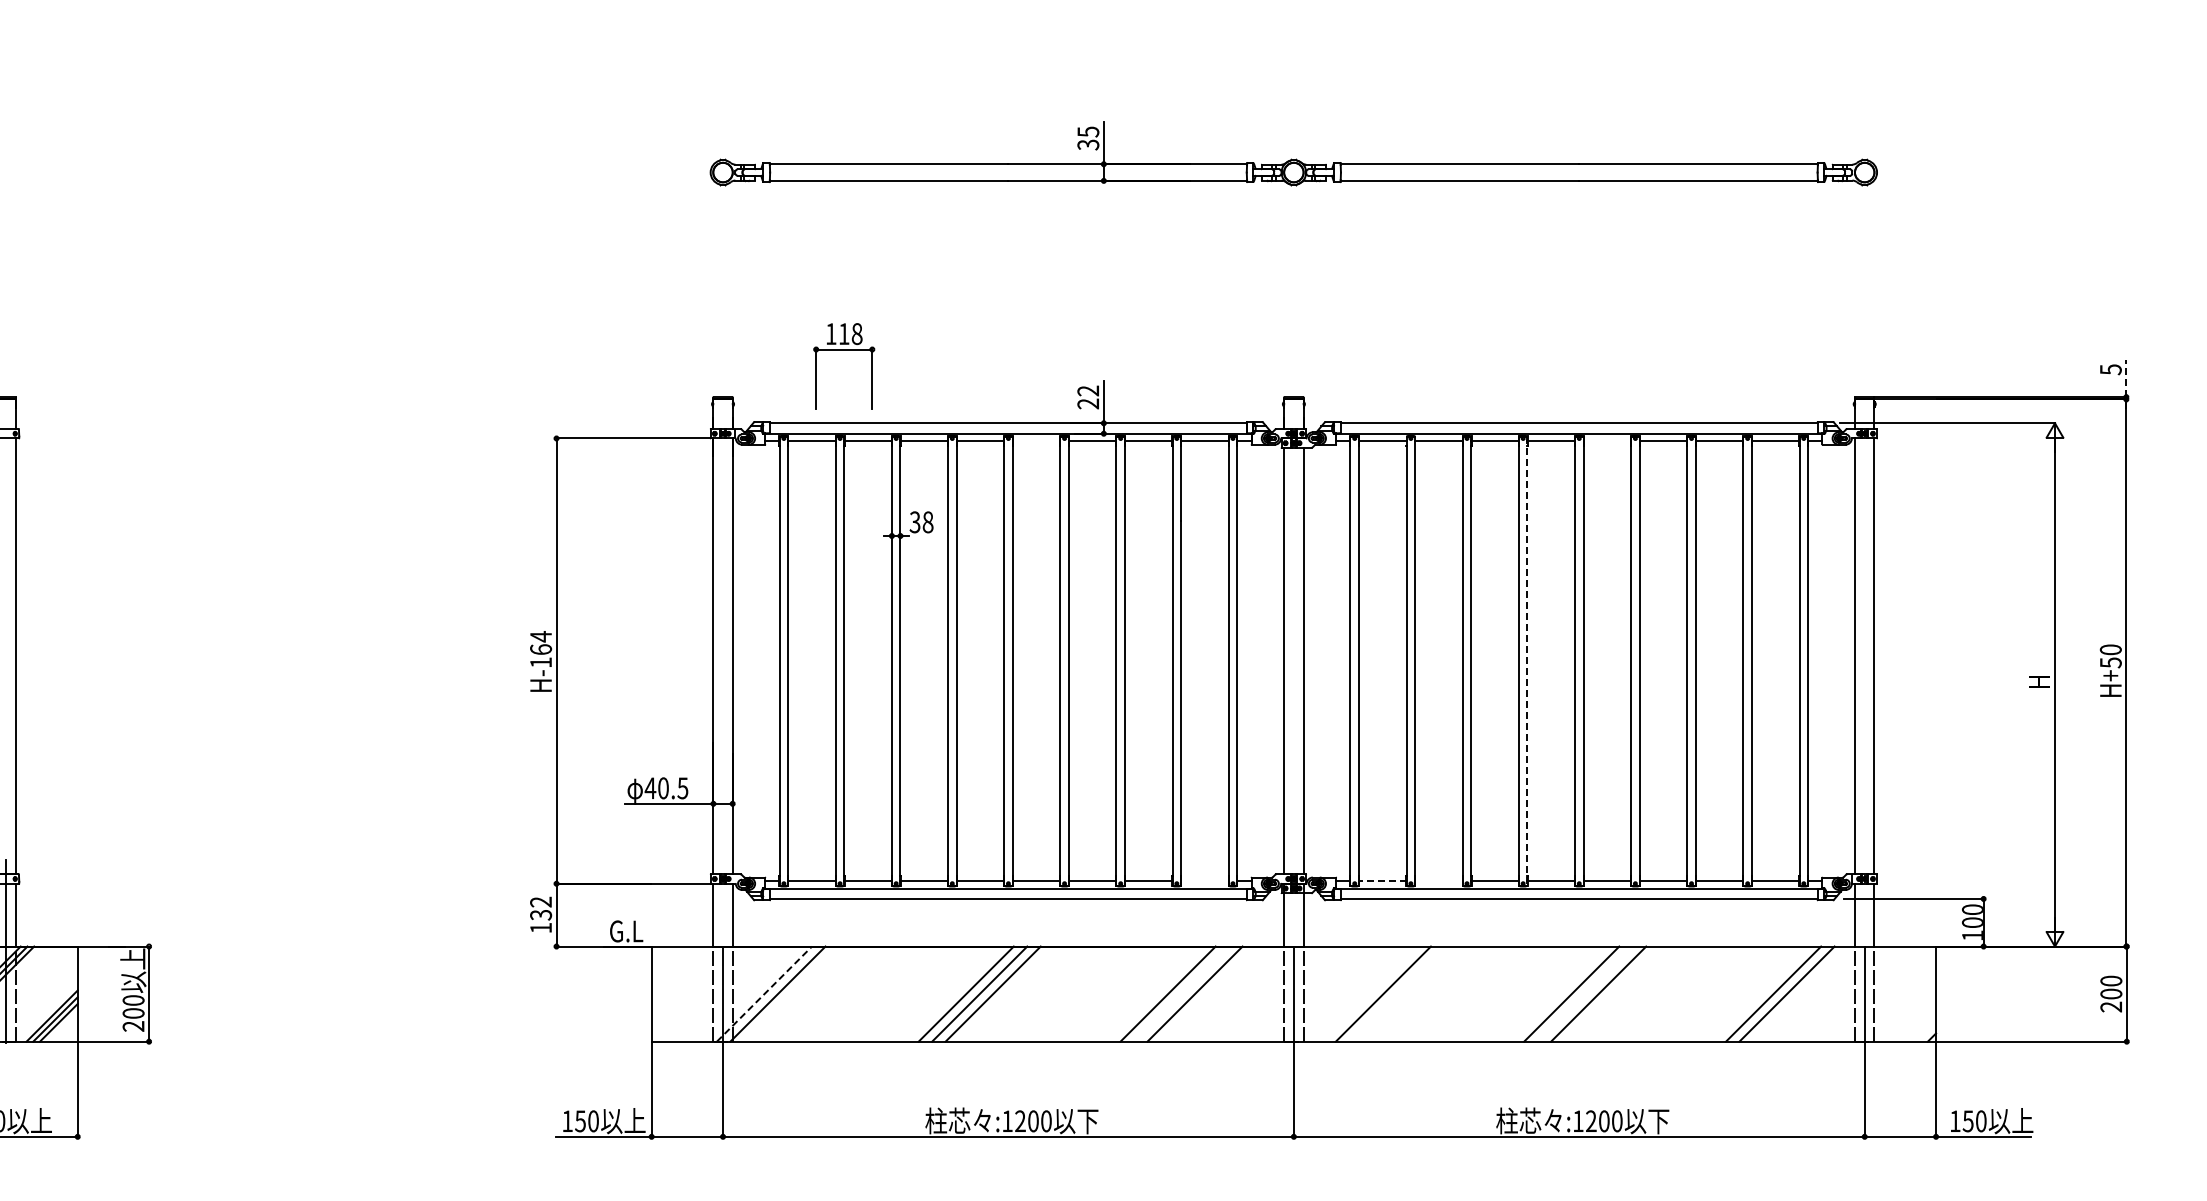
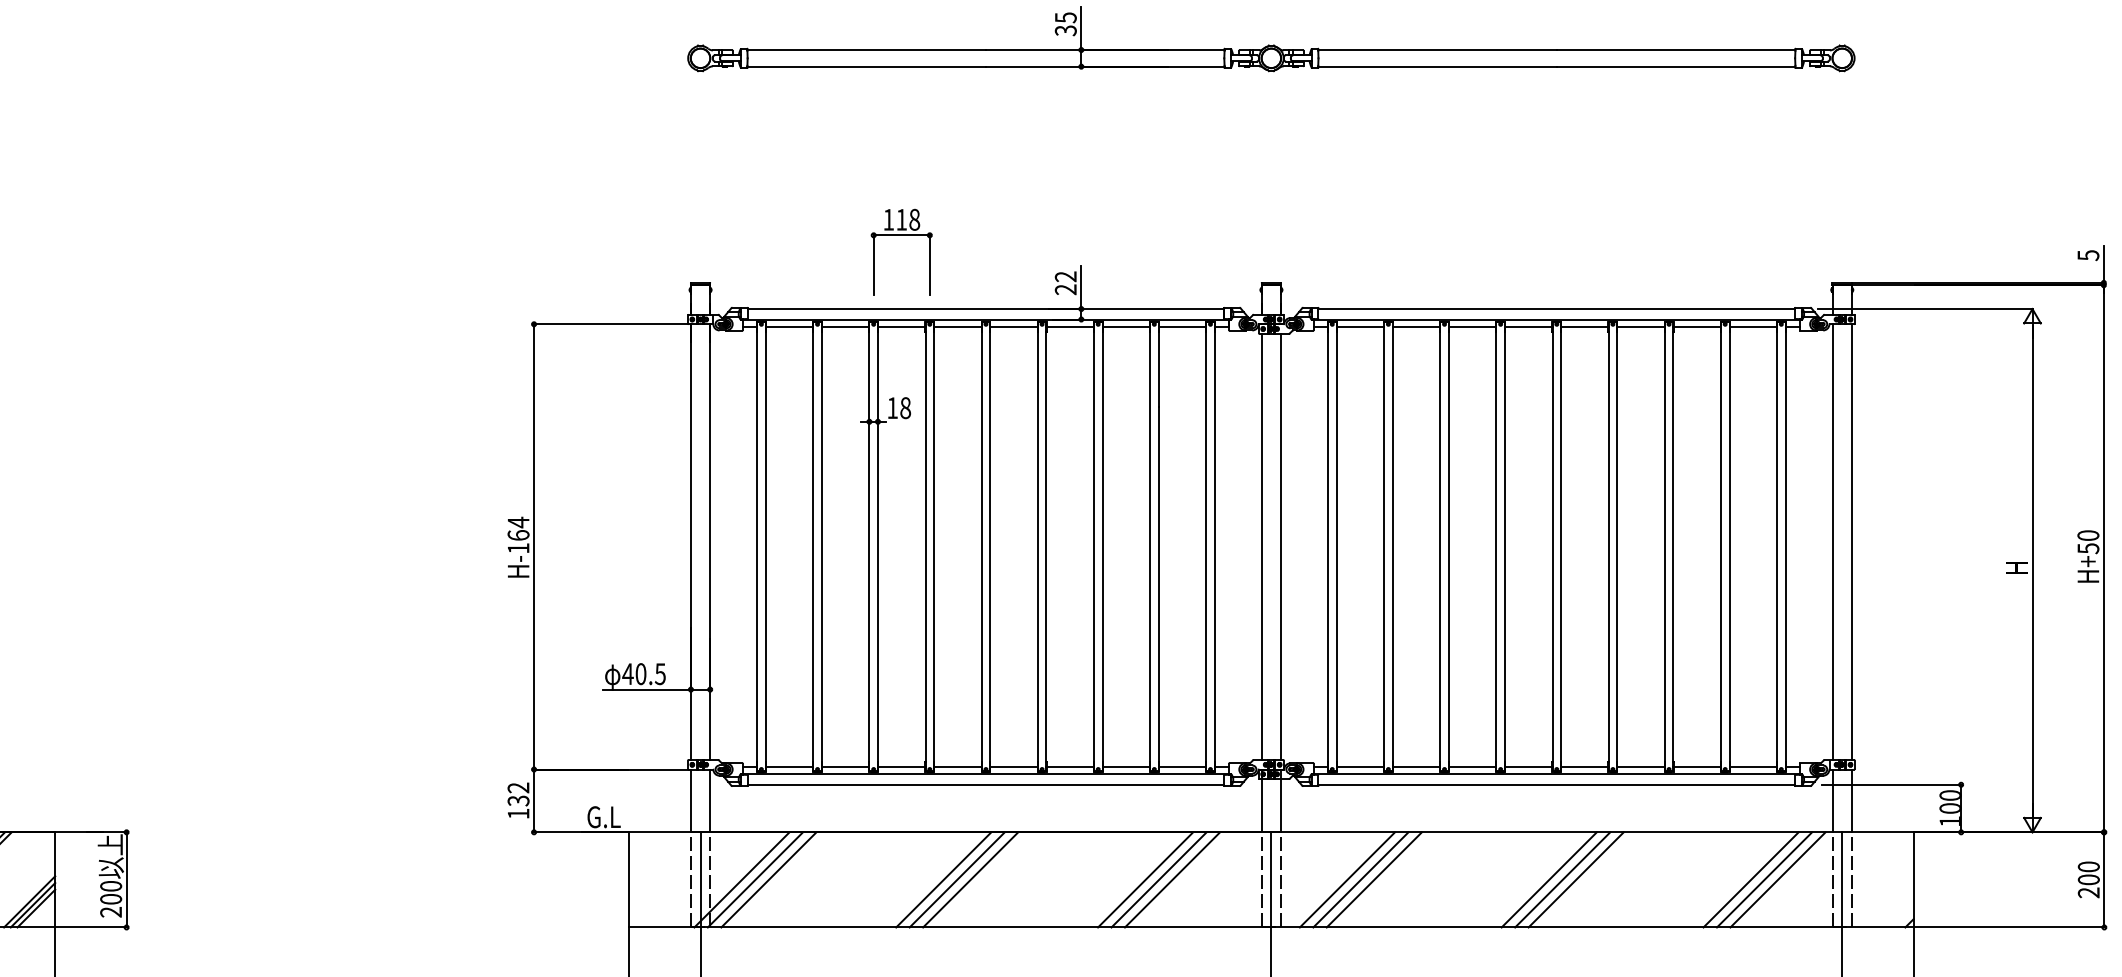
part: (844, 350) -> (902, 236), moved
line: (2126, 378) -> (2104, 264), dashed -> solid
line: (1036, 440) -> (1014, 326), added
line: (1607, 440) -> (1585, 326), added
text: (914, 522) -> (892, 408), 38 -> 18
line: (1527, 661) -> (1505, 547), dashed -> solid
line: (1204, 881) -> (1182, 767), added
line: (1382, 881) -> (1360, 767), dashed -> solid
line: (1438, 881) -> (1416, 767), added
line: (764, 993) -> (742, 879), dashed -> solid
line: (790, 993) -> (768, 879), added
line: (1181, 993) -> (1159, 879), added
line: (1369, 993) -> (1347, 879), added
line: (1396, 993) -> (1374, 879), added
line: (1584, 993) -> (1562, 879), added
line: (1800, 993) -> (1778, 879), added

